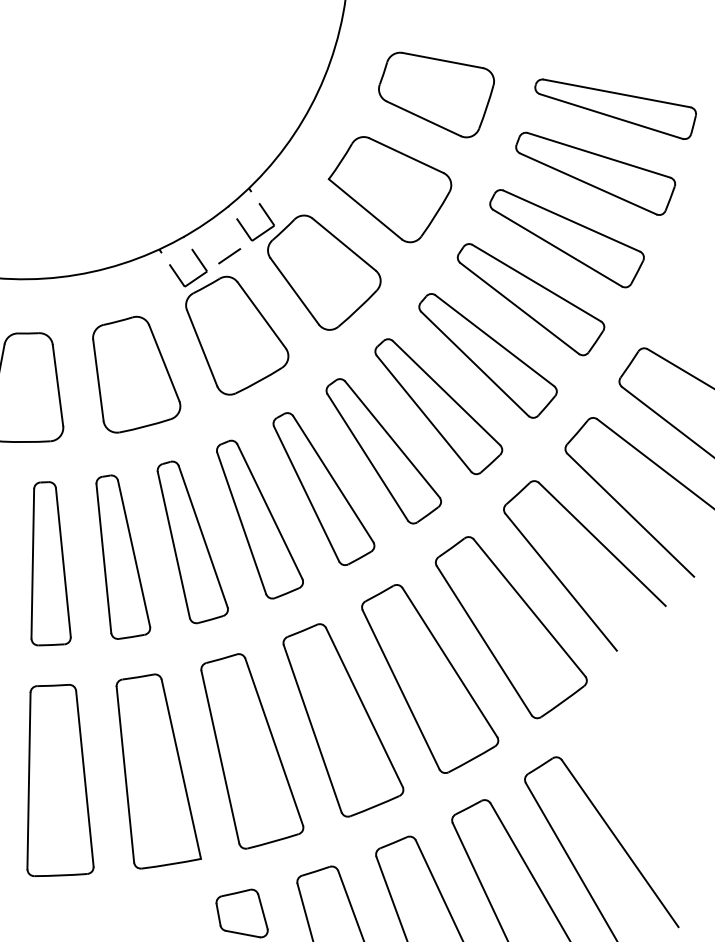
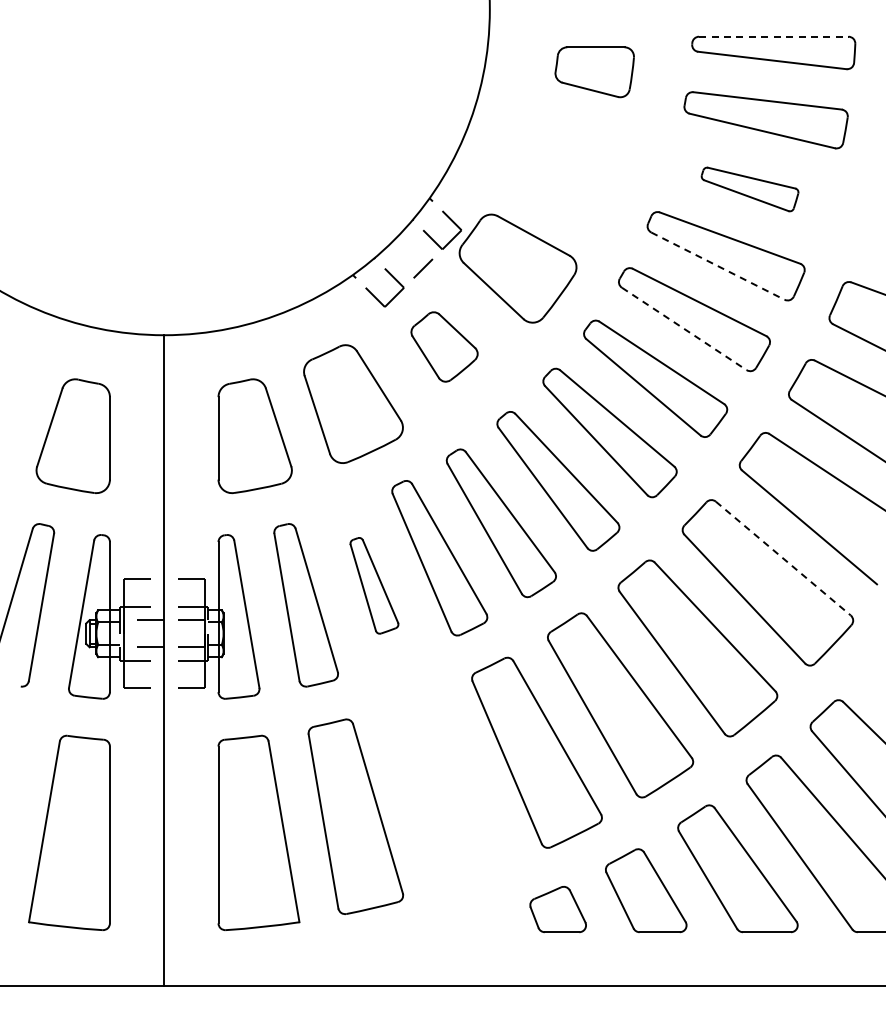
line: (616, 93) -> (773, 36), solid -> dashed
part: (434, 94) -> (594, 71), size x0.7
part: (388, 189) -> (566, 173), removed
part: (564, 239) -> (749, 189), size x0.6
line: (519, 308) -> (717, 266), solid -> dashed
part: (236, 336) -> (444, 346), size x0.6
line: (475, 363) -> (684, 328), solid -> dashed
part: (122, 558) -> (374, 585), size x0.6
line: (529, 607) -> (783, 558), solid -> dashed
part: (158, 772) -> (449, 789), removed

